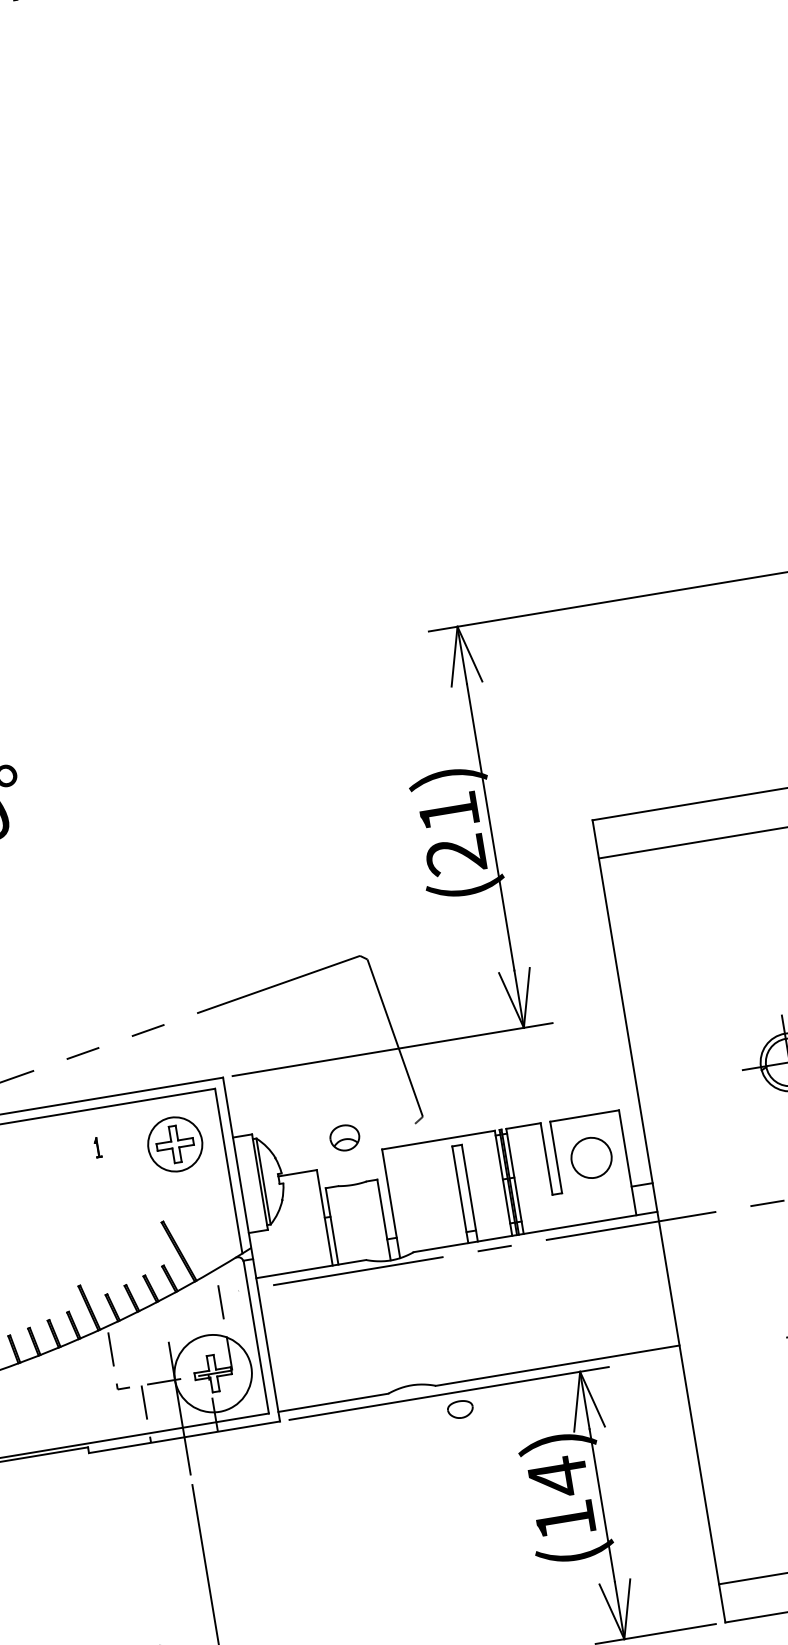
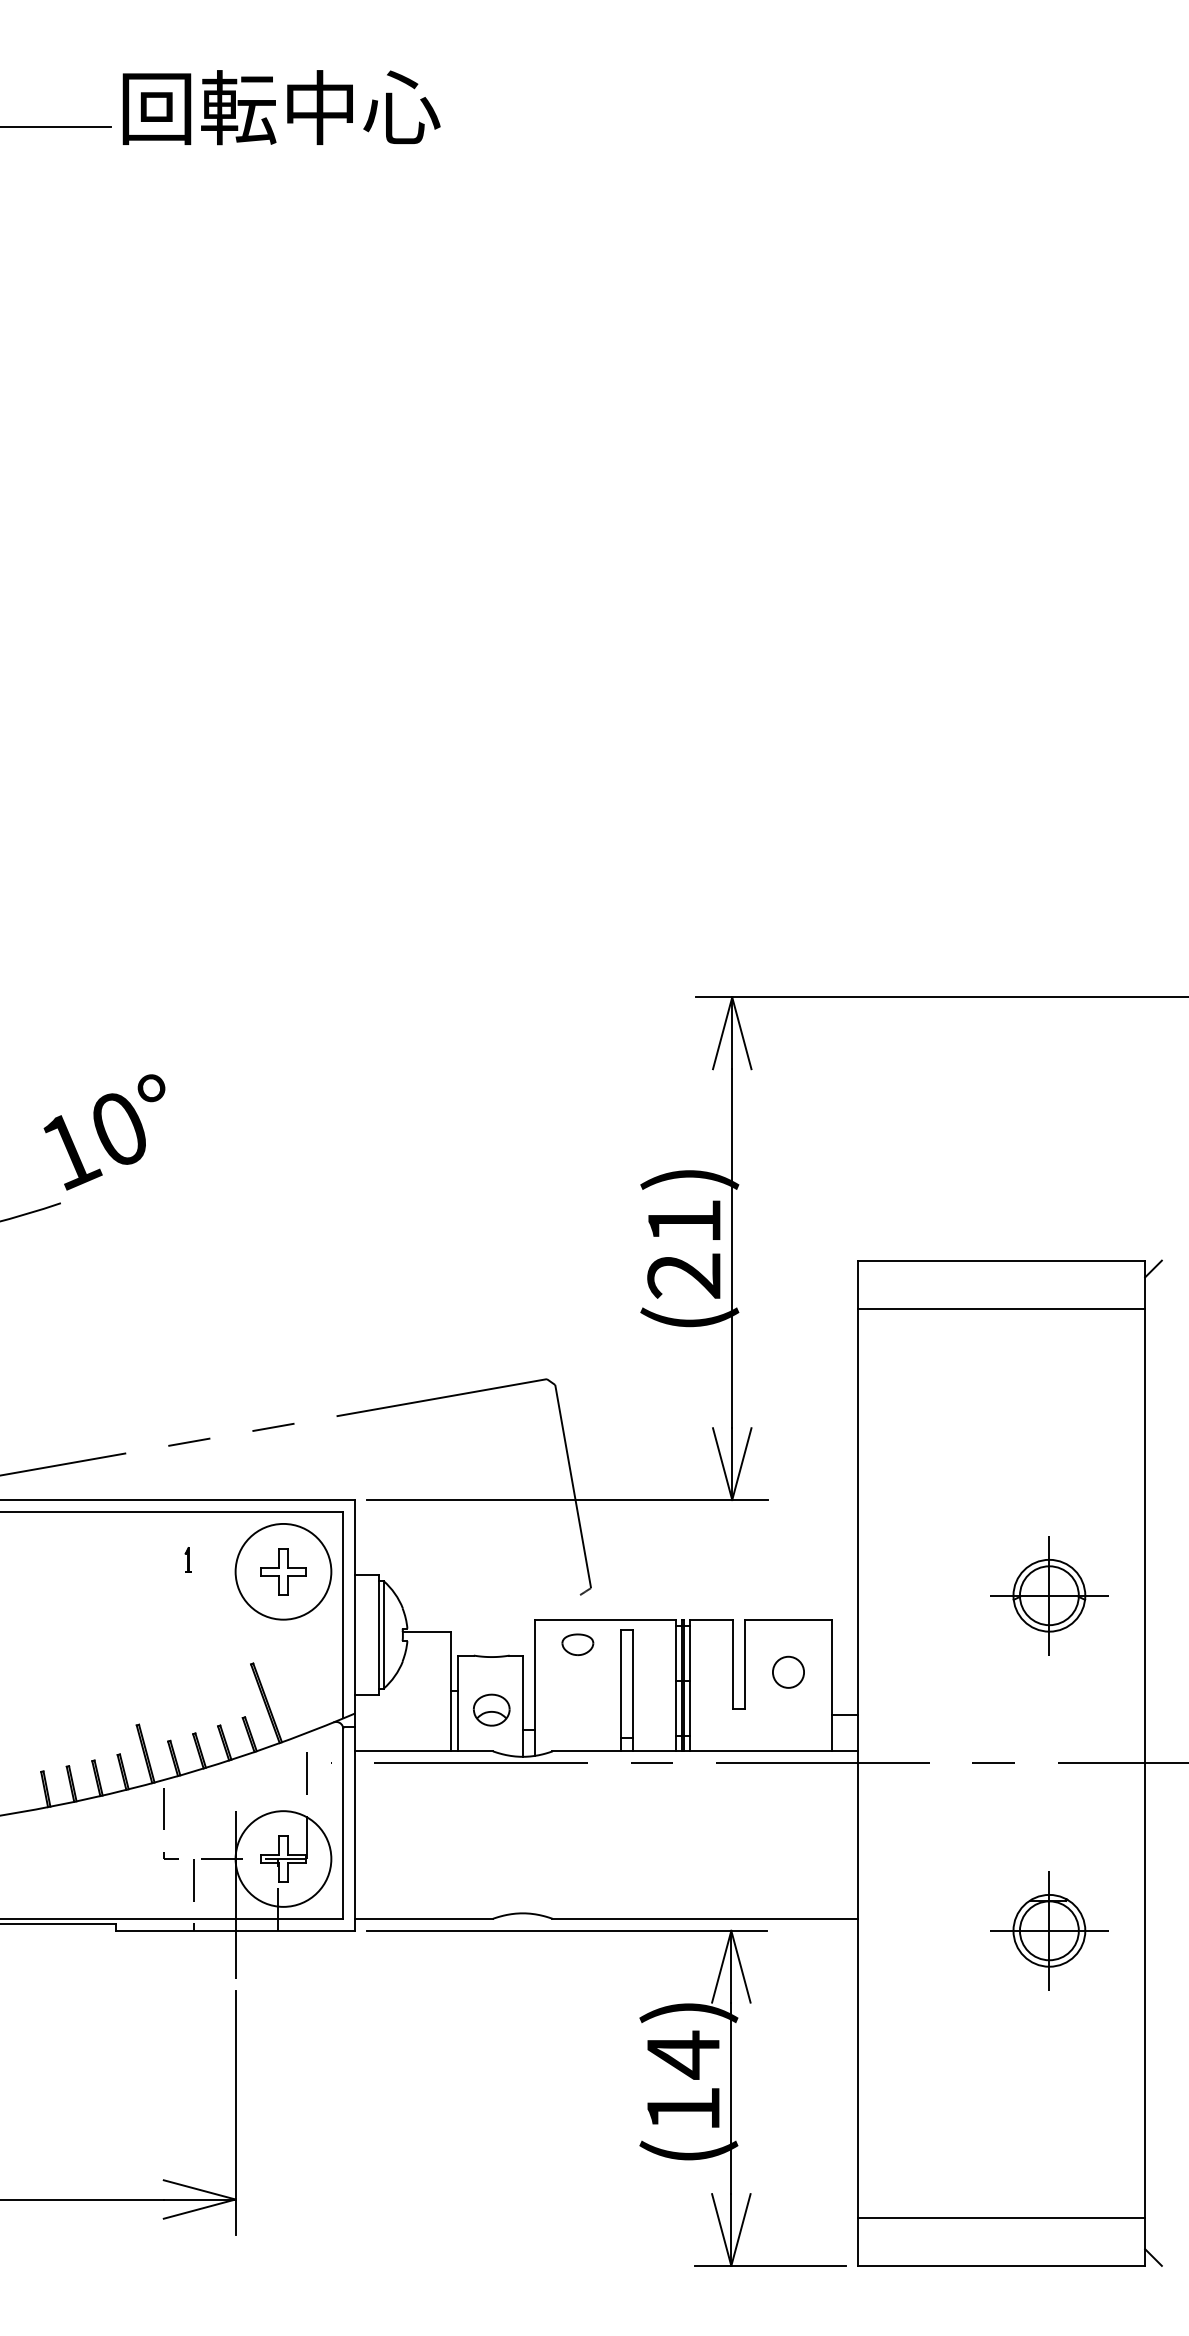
part: (344, 1137) -> (491, 1709), moved
circle: (175, 1144) -> (283, 1571), size x1.43
circle: (591, 1157) -> (788, 1671), size x0.62
part: (460, 1409) -> (577, 1644), moved

